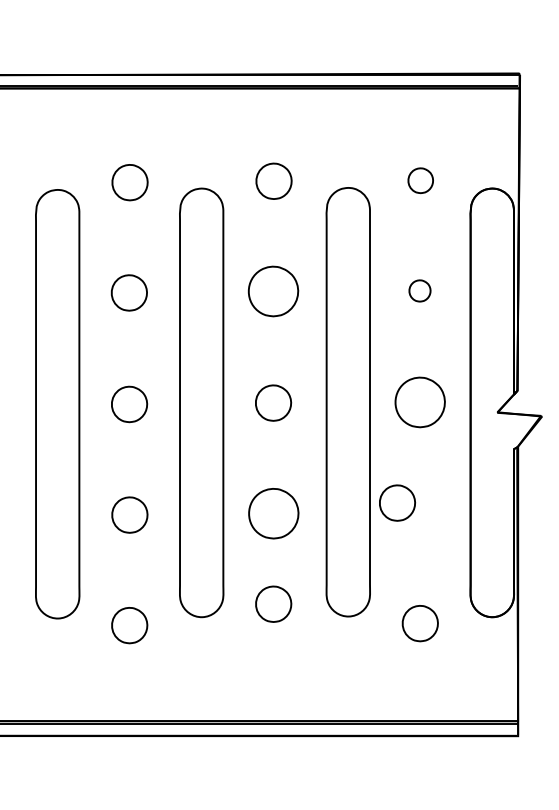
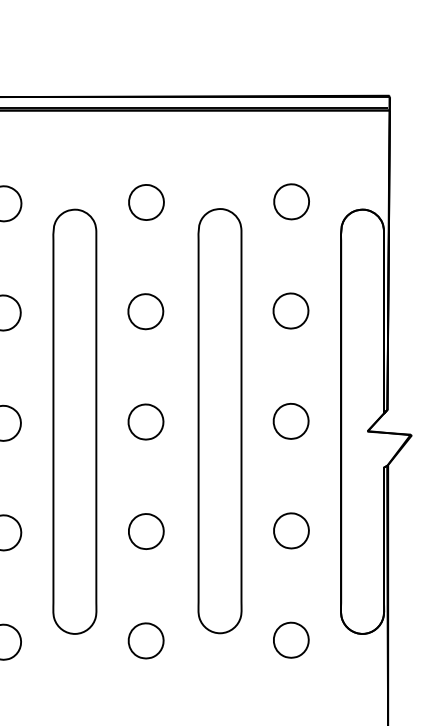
part: (420, 180) -> (291, 201), size x1.43
part: (419, 290) -> (290, 310), size x1.67
part: (272, 291) -> (144, 311), size x0.71
part: (419, 402) -> (290, 421), size x0.71
part: (397, 502) -> (291, 530), moved
part: (273, 513) -> (145, 531), size x0.71
part: (273, 603) -> (145, 640), moved

